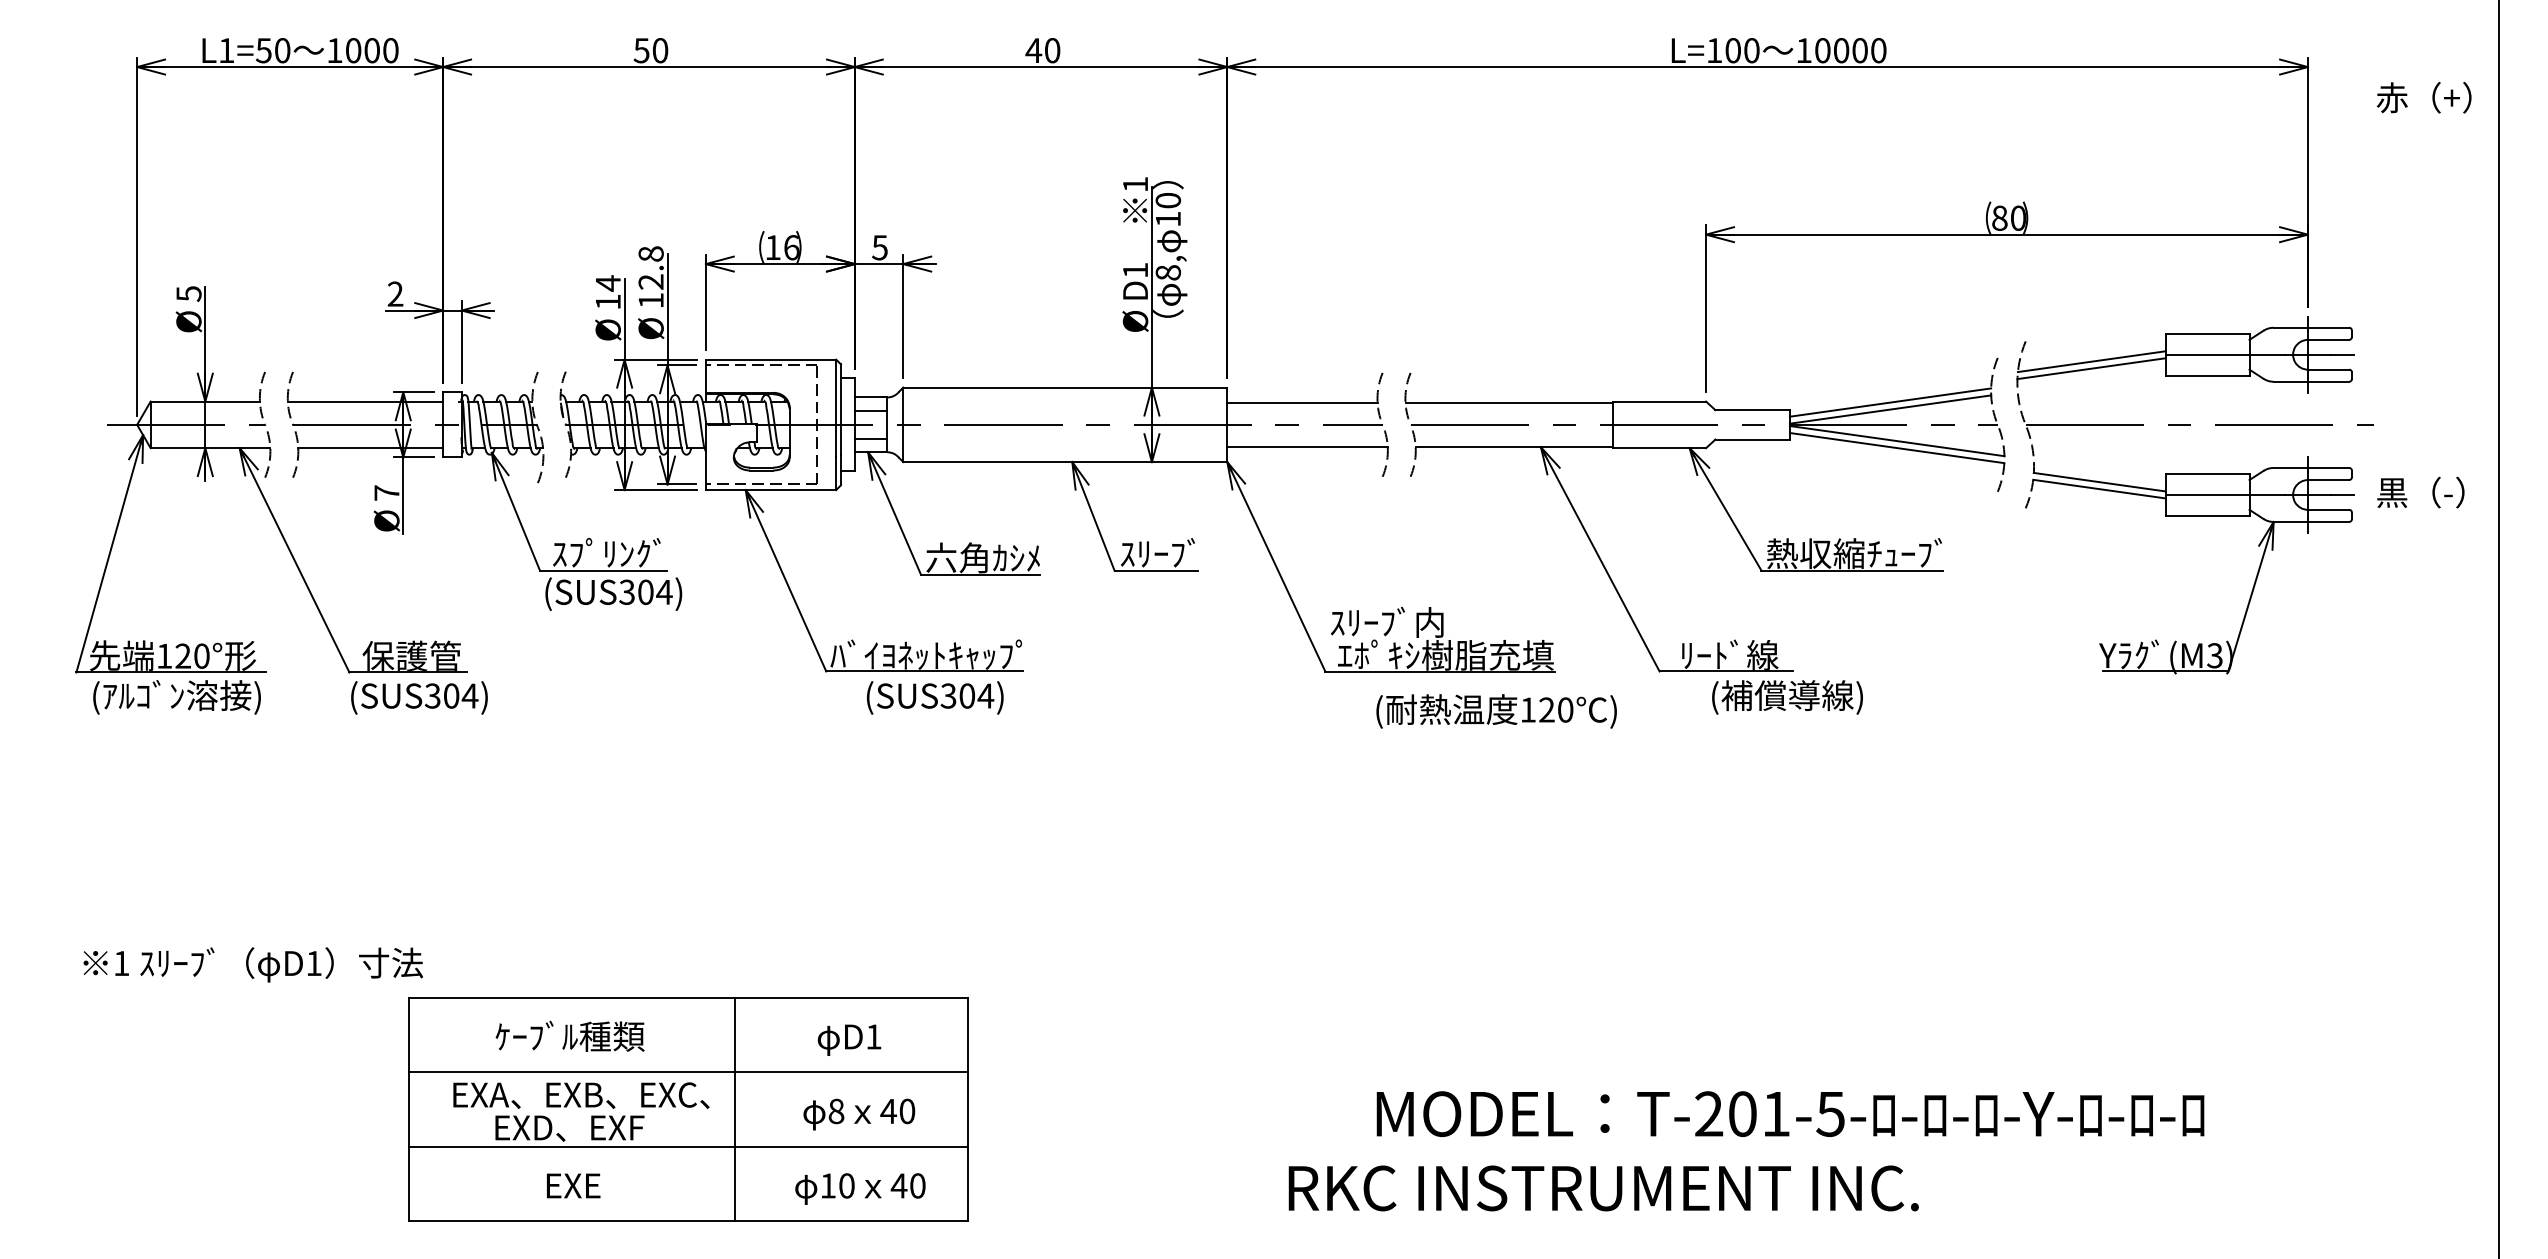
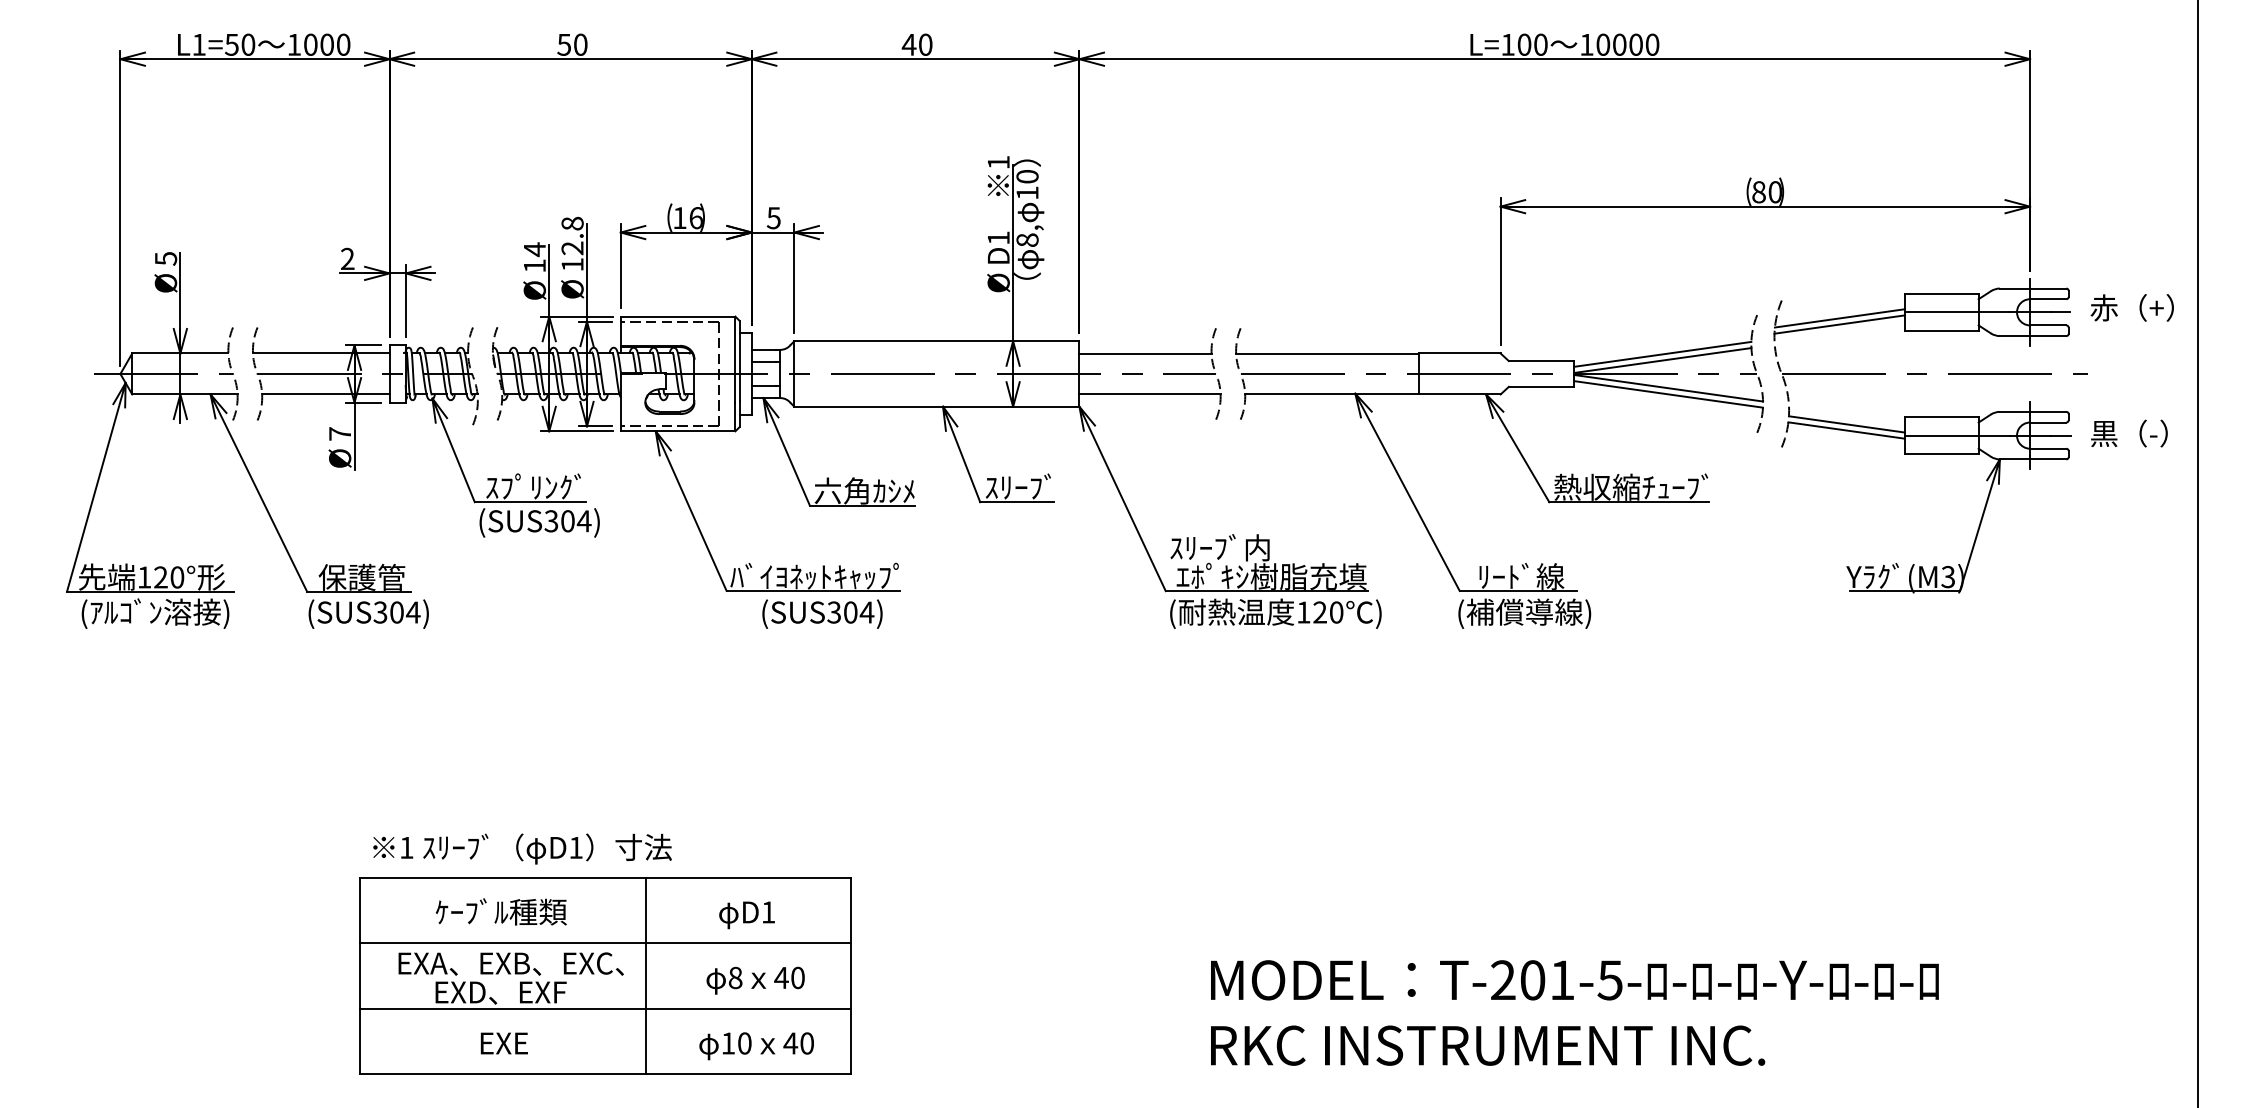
text: (2423, 97) -> (2131, 307), moved
text: (1787, 697) -> (1524, 613), moved
text: (1496, 711) -> (1275, 613), moved
text: (252, 964) -> (521, 848), moved
text: (1603, 1188) -> (1487, 1045), moved

